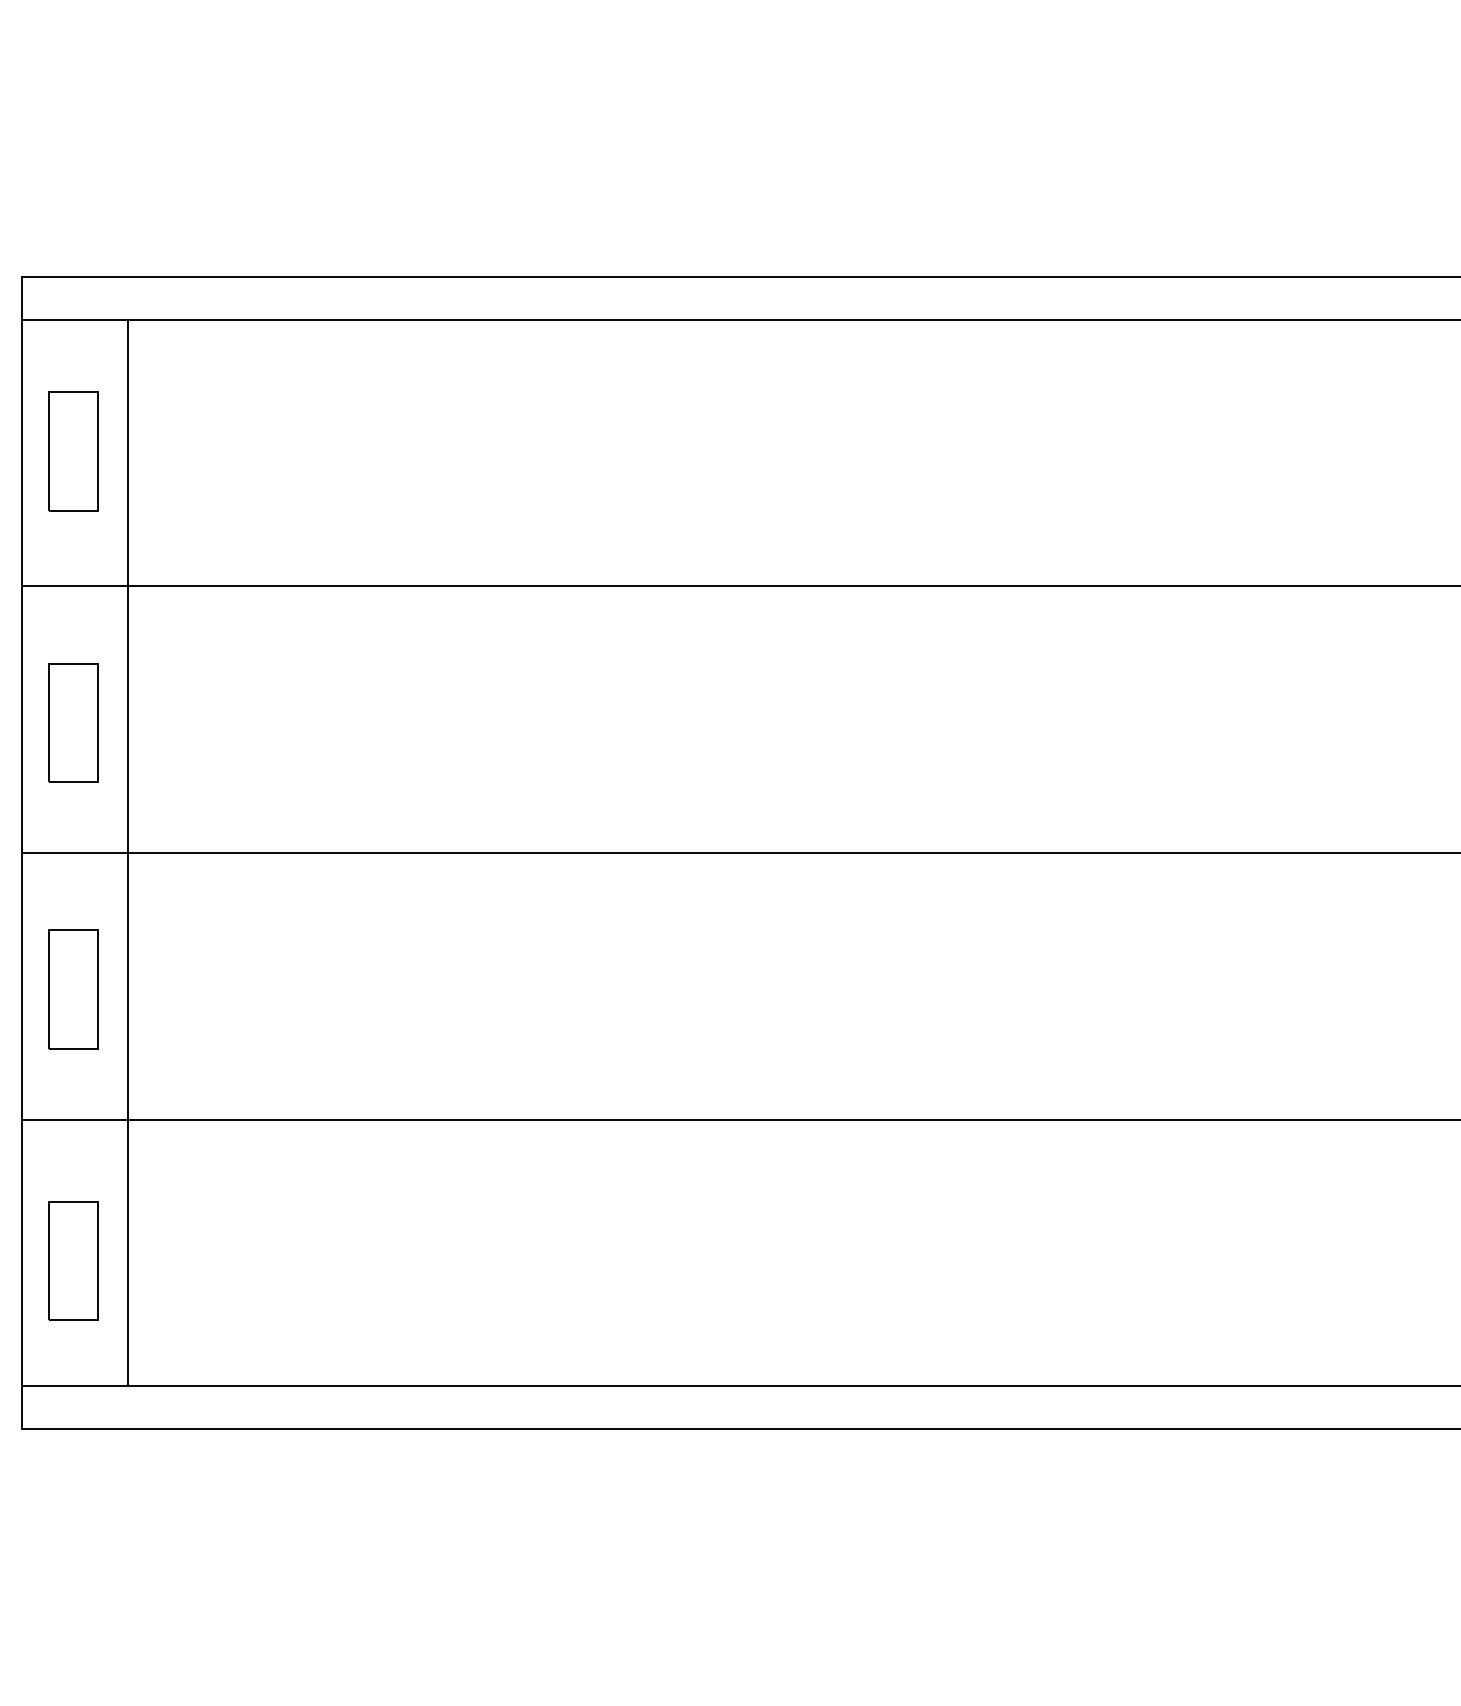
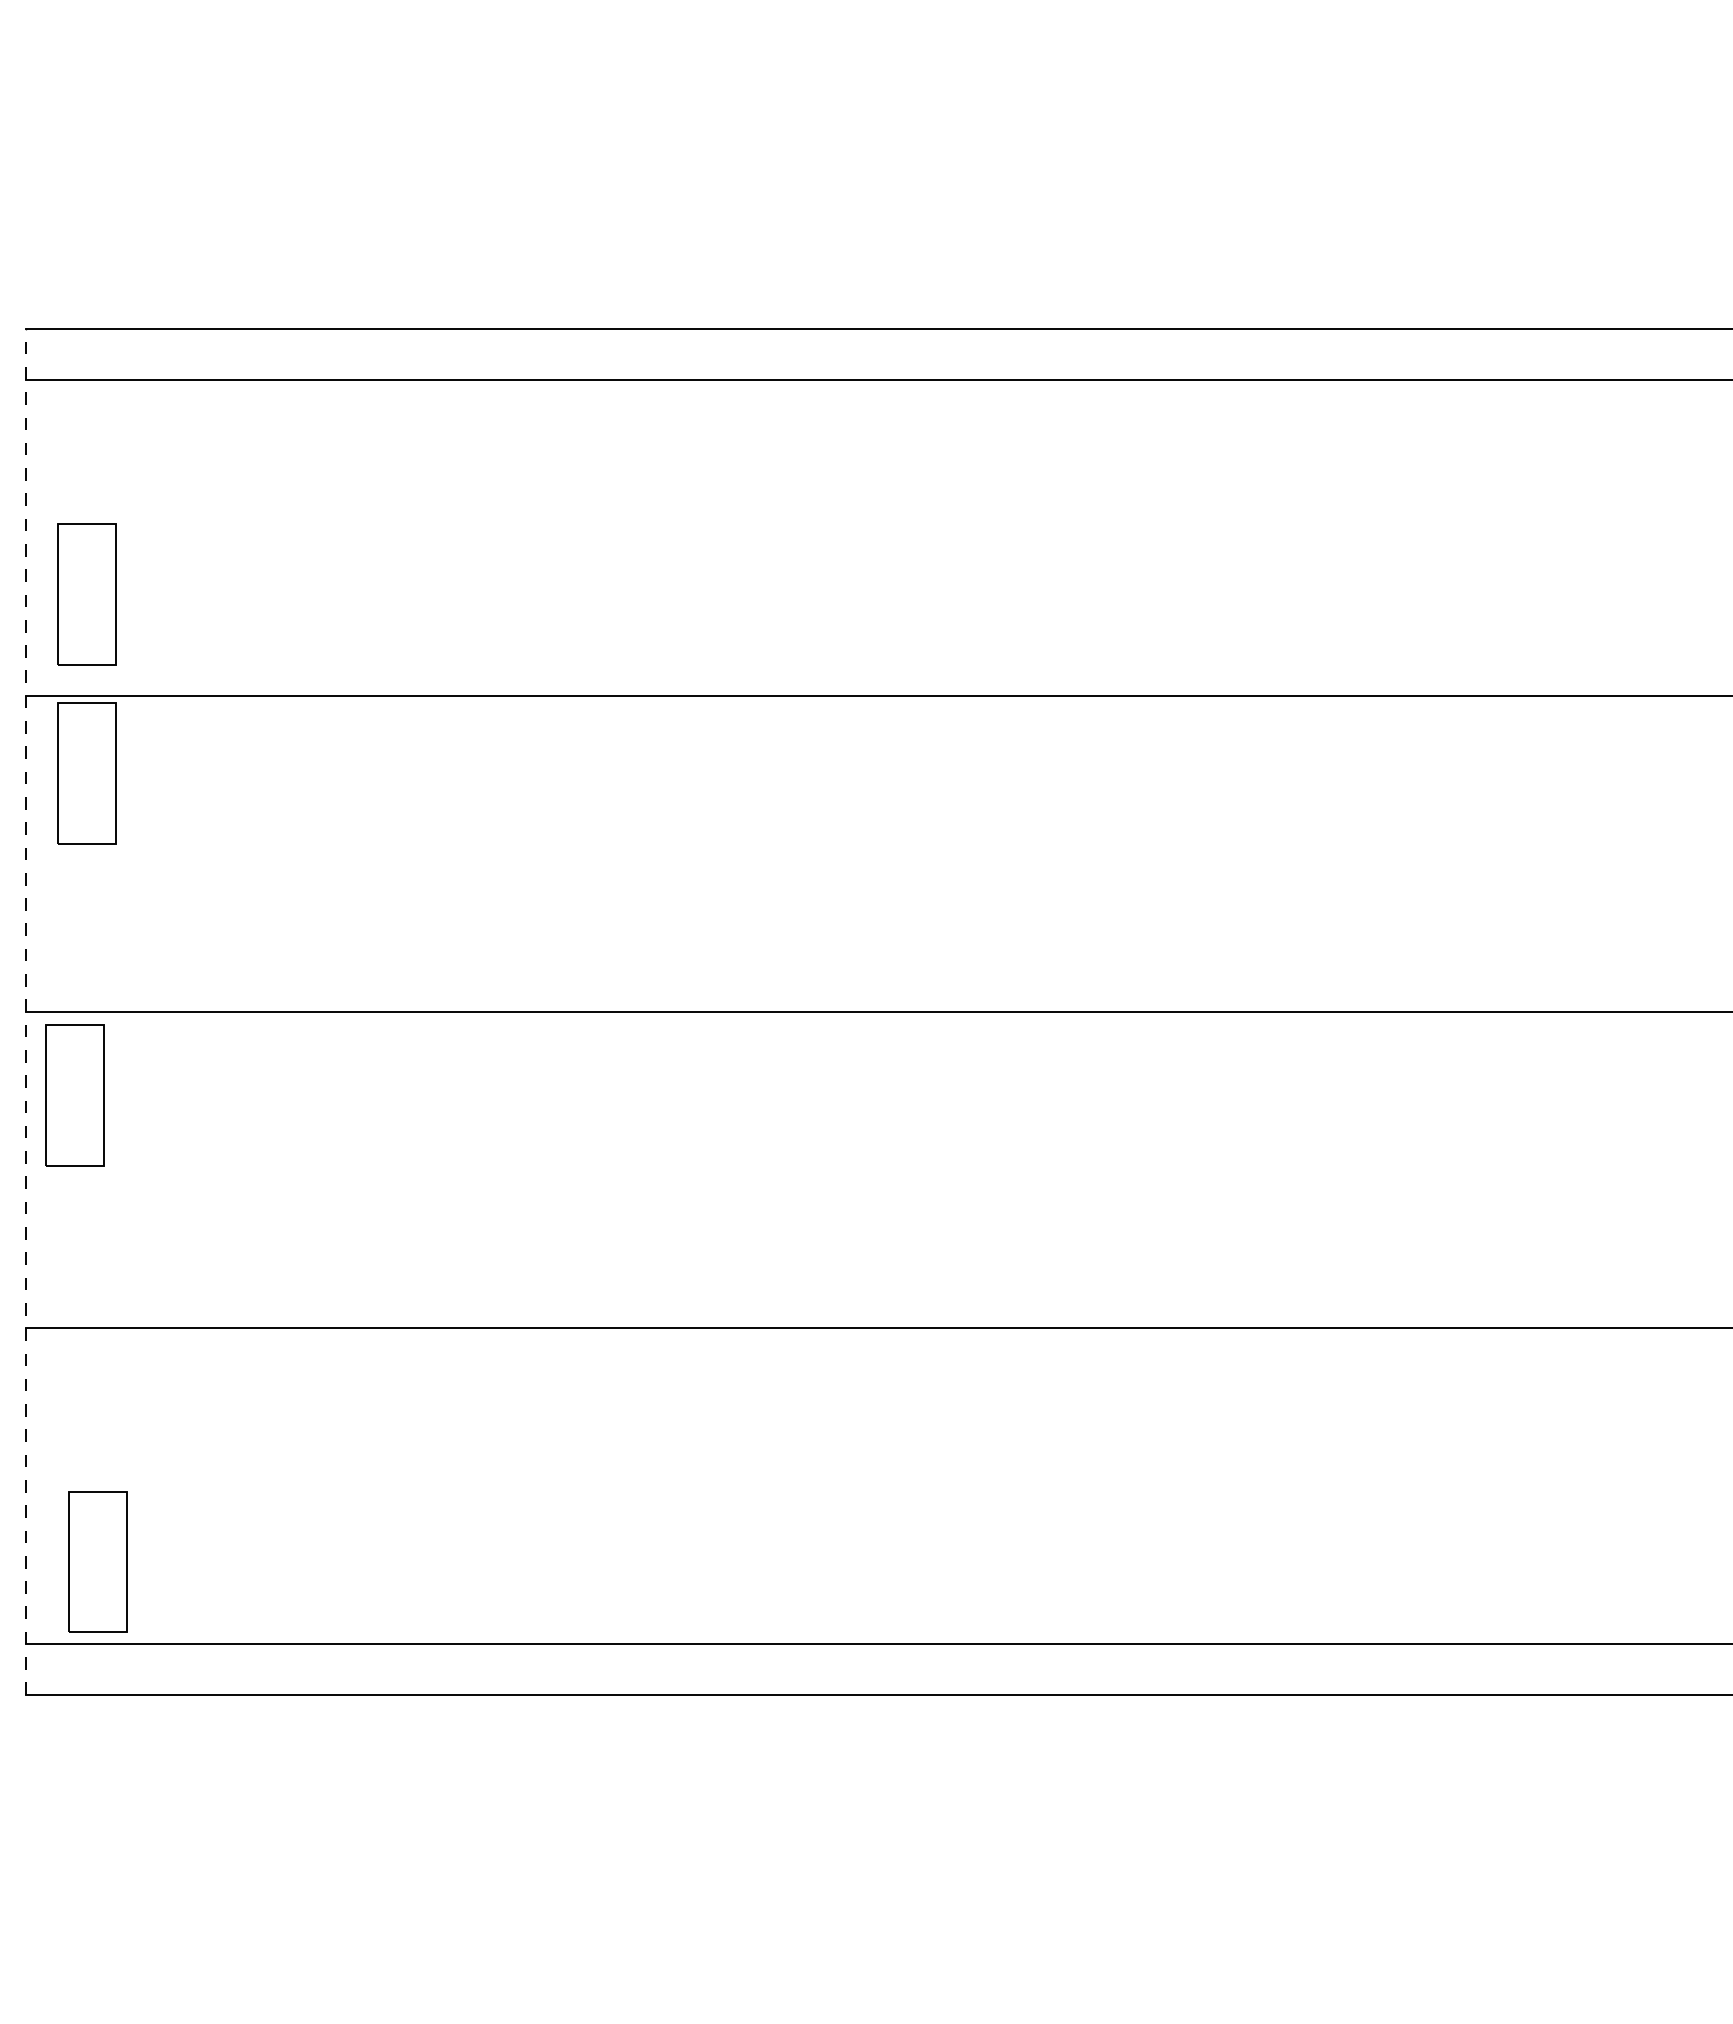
part: (73, 451) -> (86, 594), moved
part: (73, 722) -> (86, 773), moved
line: (21, 852) -> (25, 1011), solid -> dashed
line: (128, 852) -> (152, 1011), removed
part: (73, 989) -> (74, 1095), moved
part: (73, 1260) -> (97, 1561), moved

